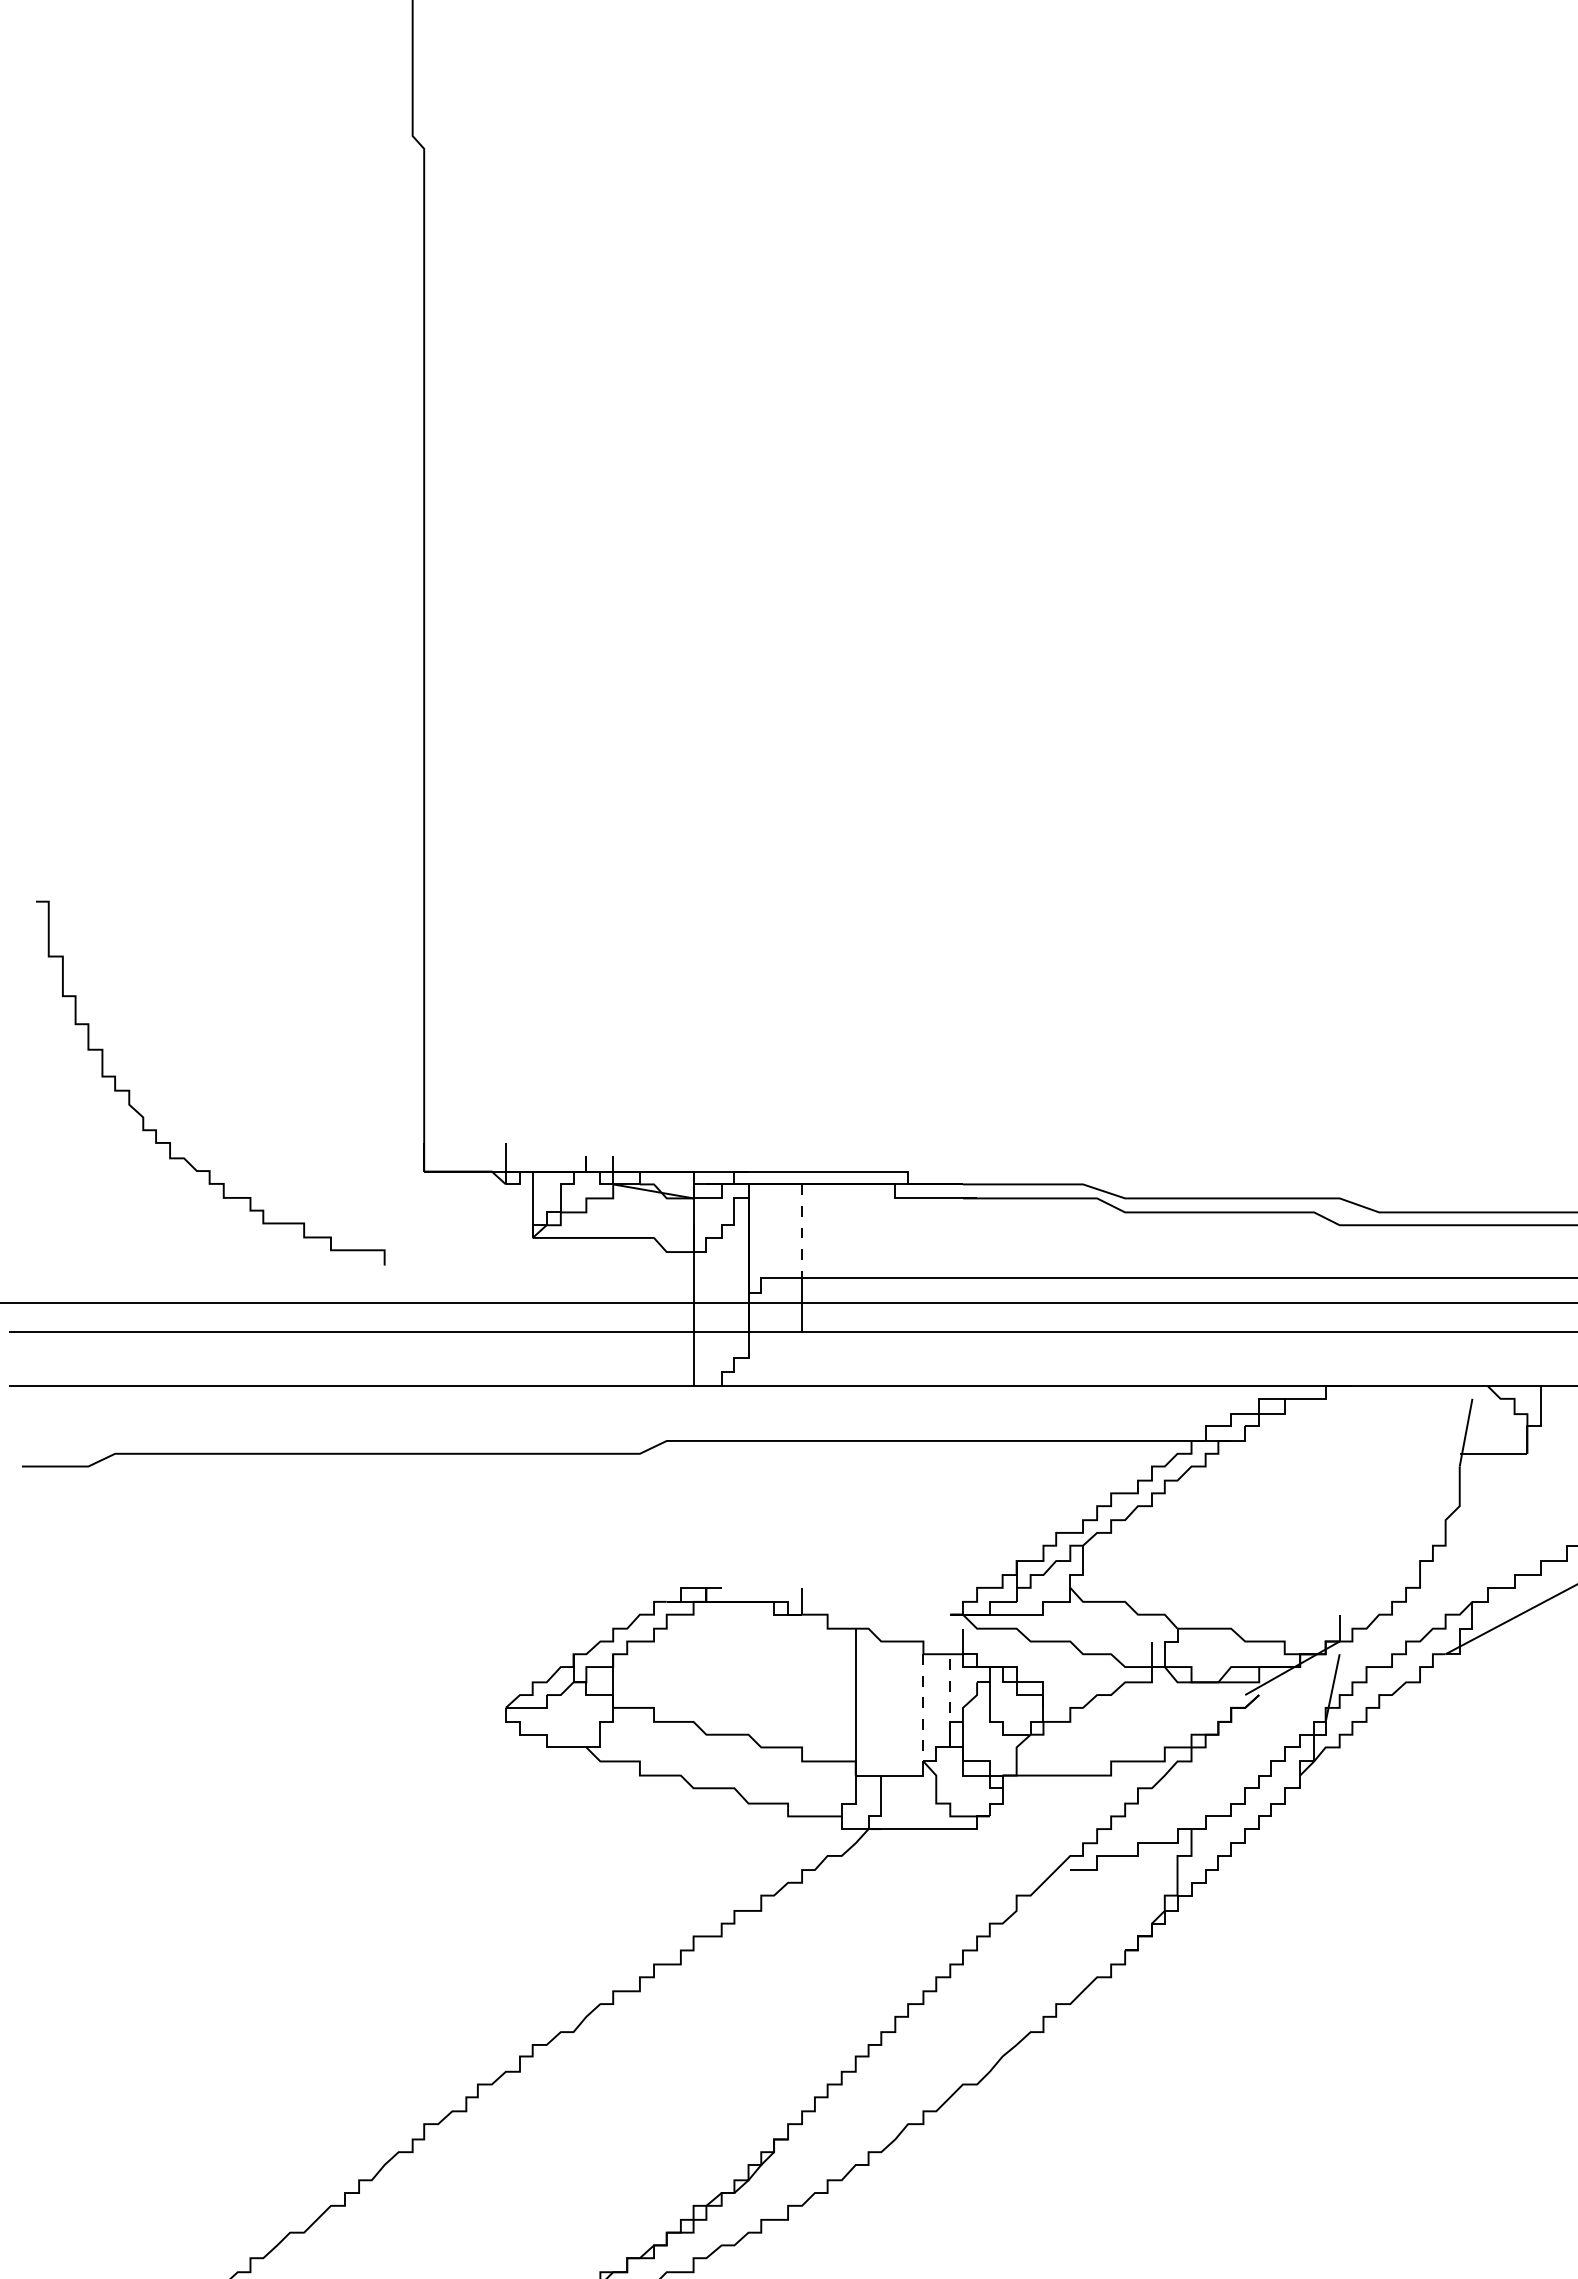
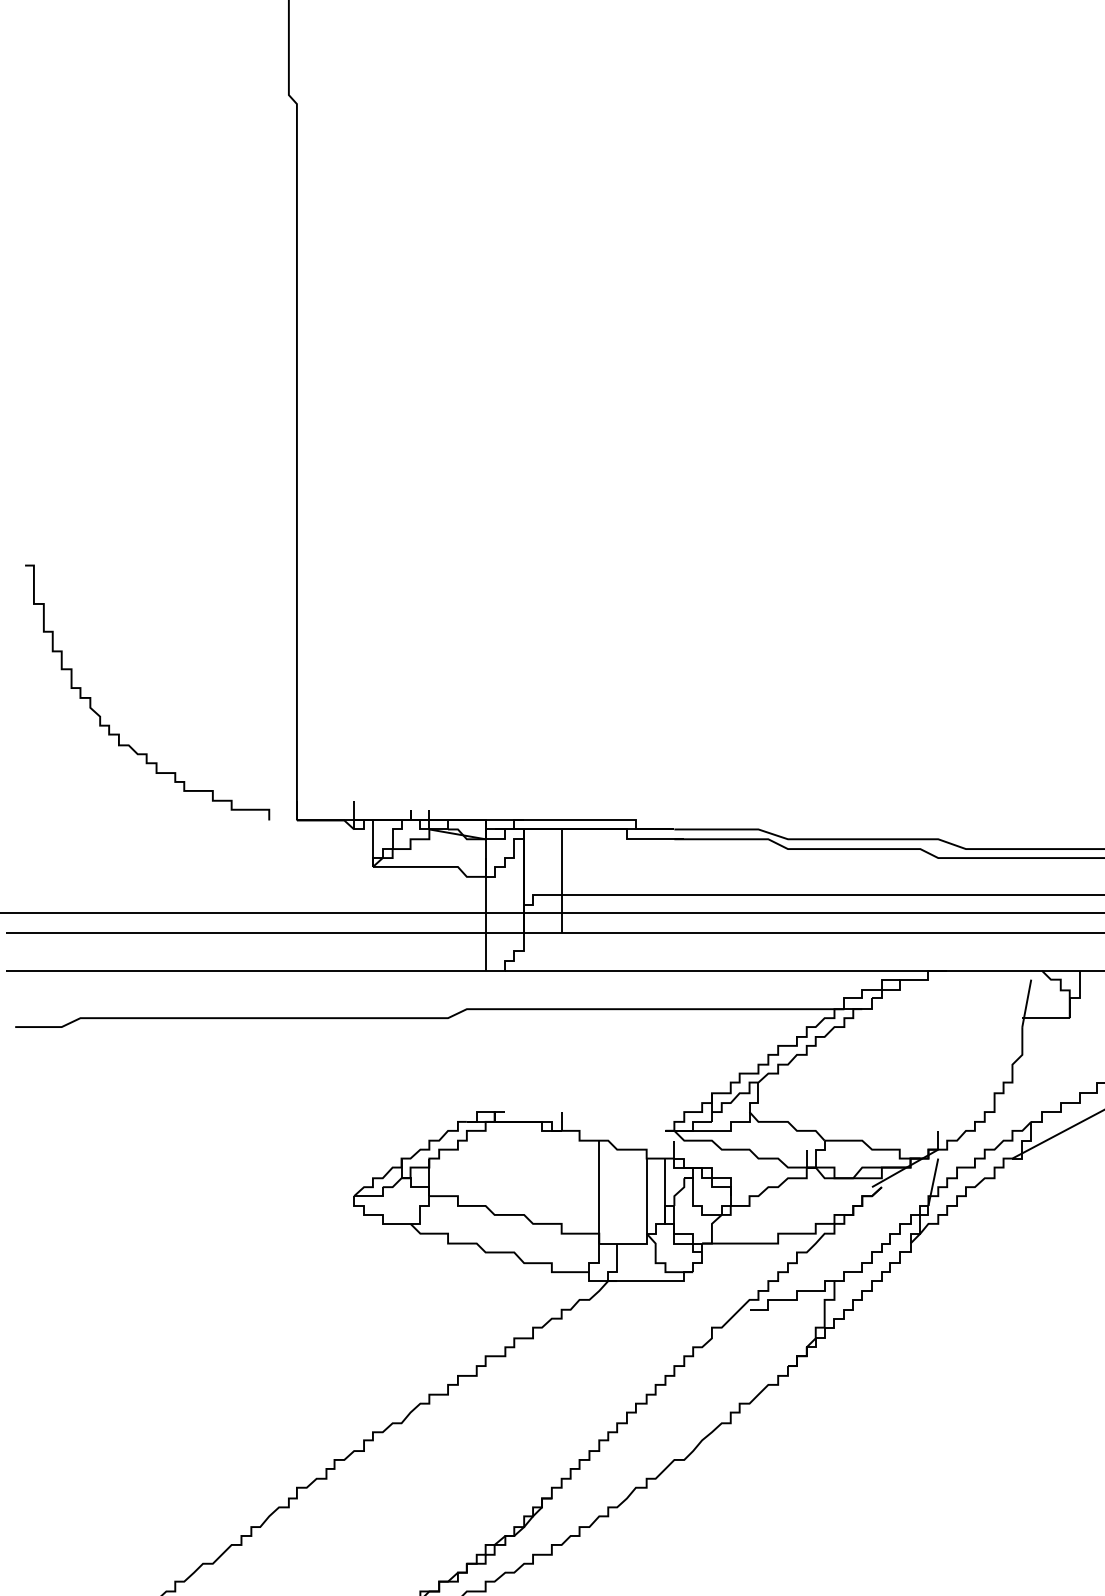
curve: (156, 1129) -> (109, 725), moved
line: (802, 1231) -> (561, 862), dashed -> solid
line: (950, 1693) -> (665, 1186), dashed -> solid
line: (923, 1707) -> (646, 1195), dashed -> solid

